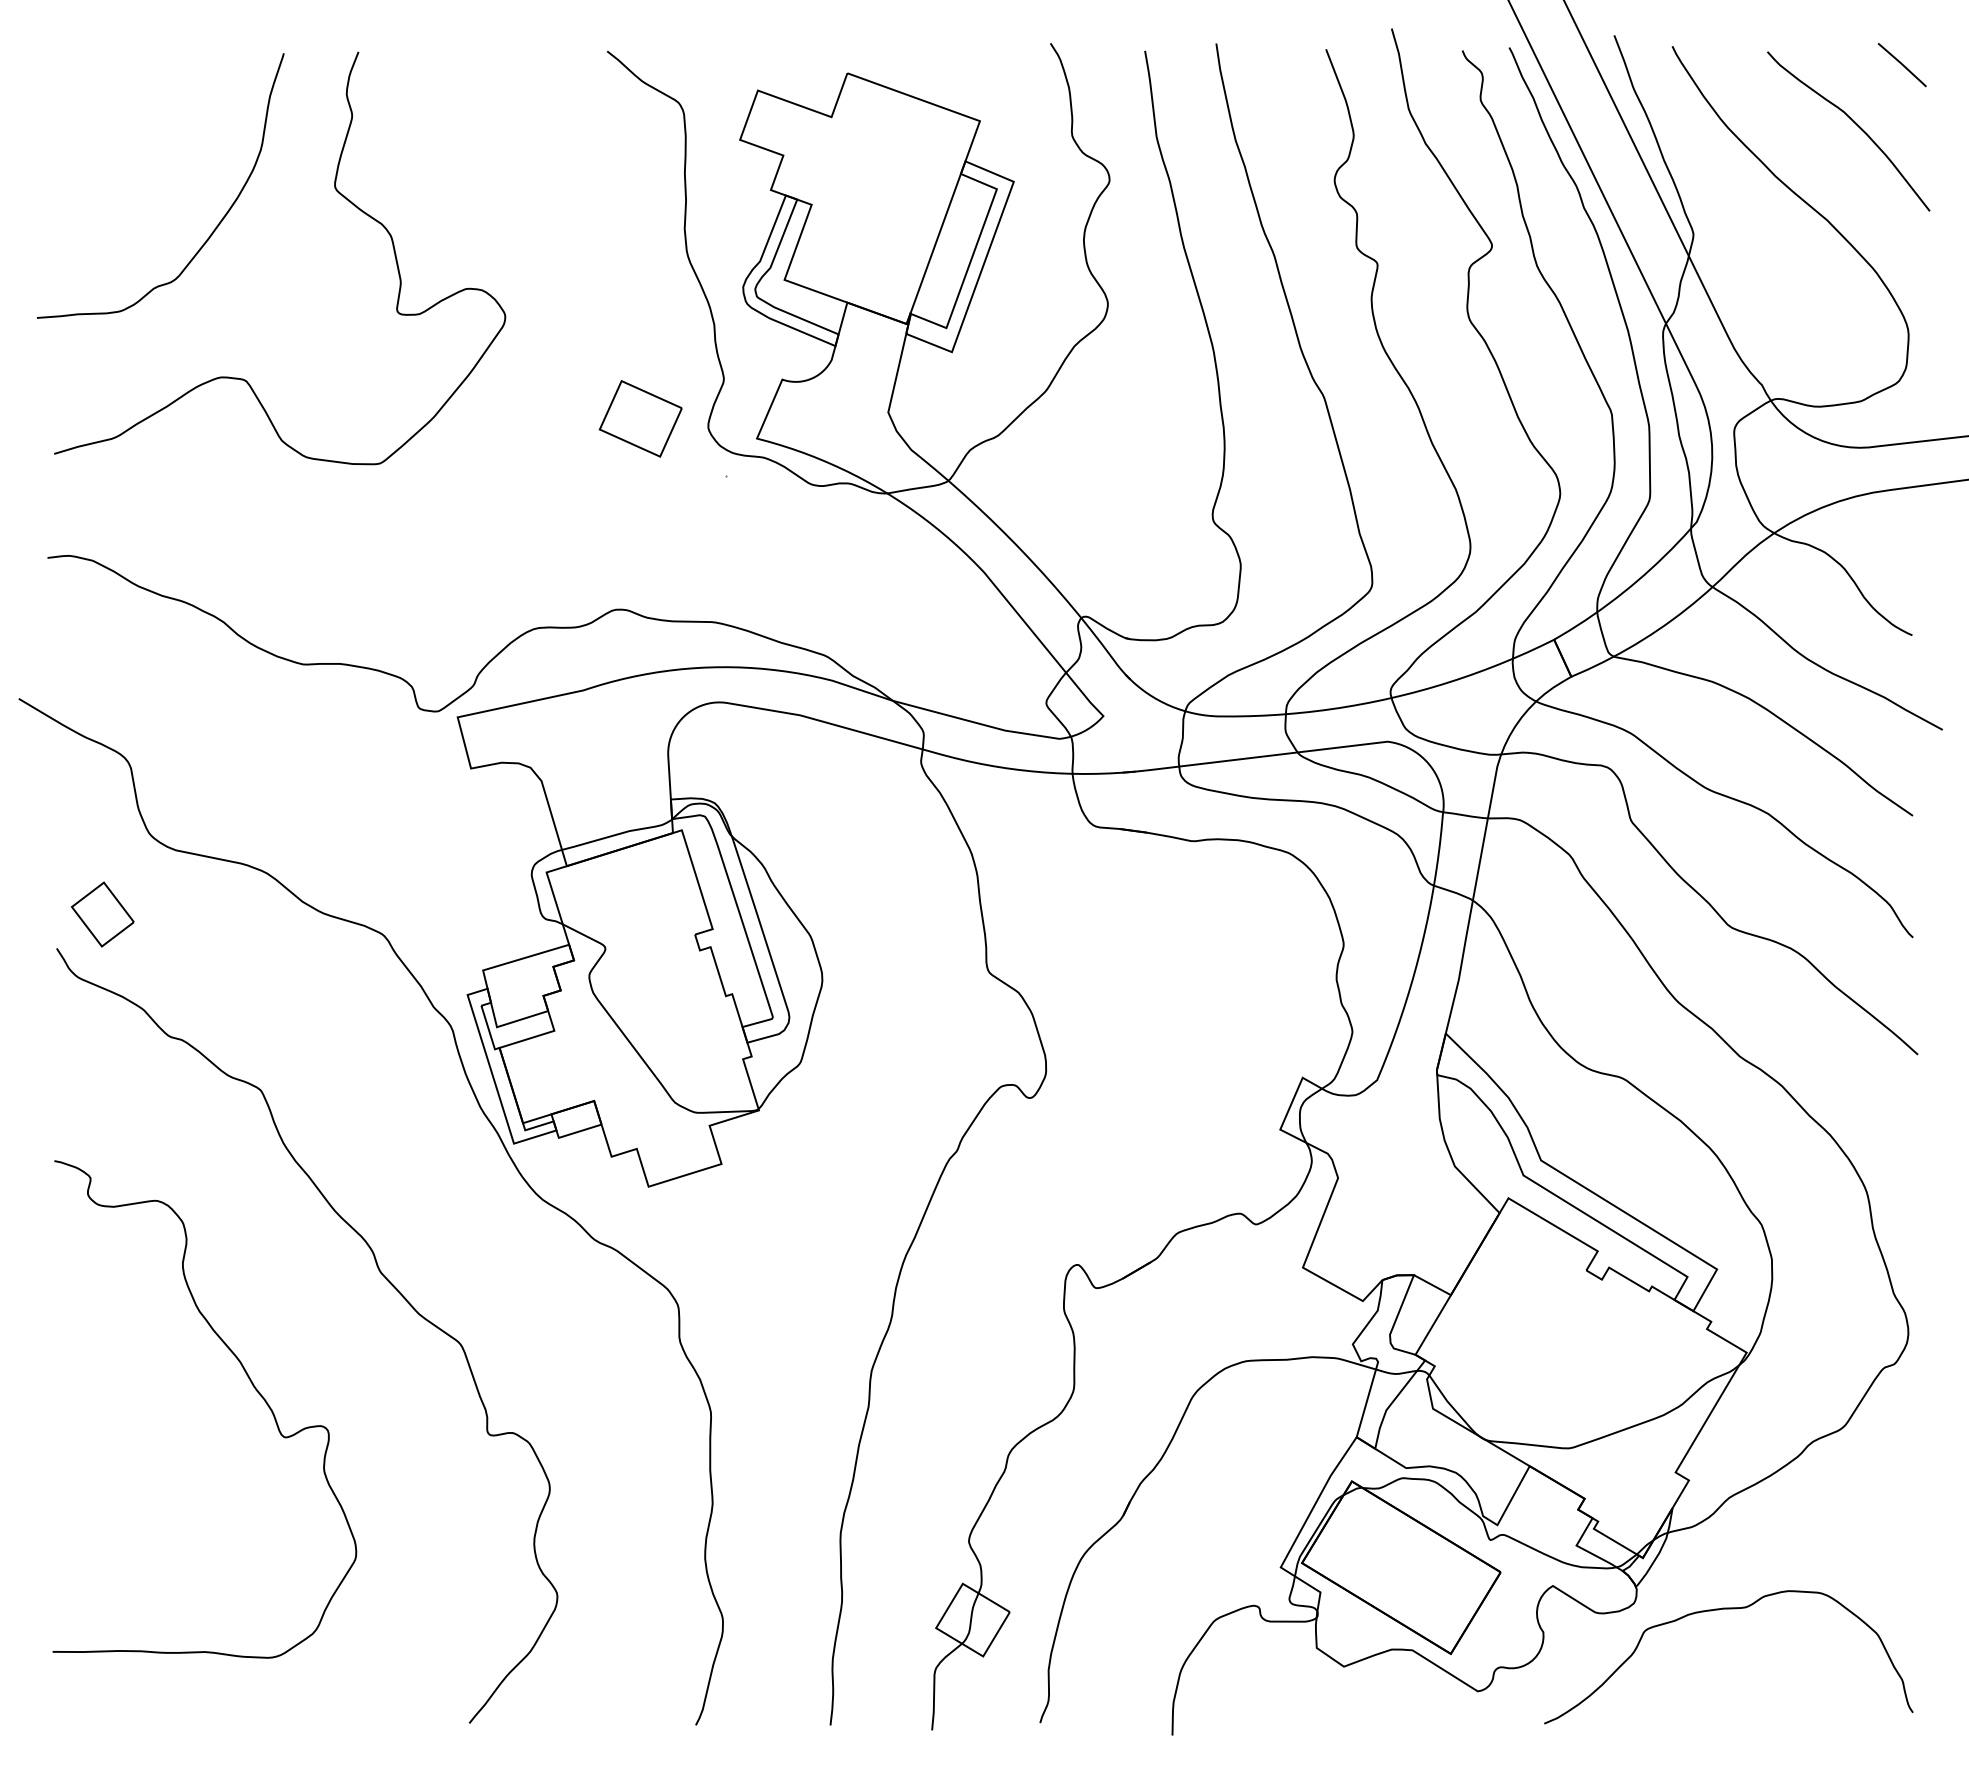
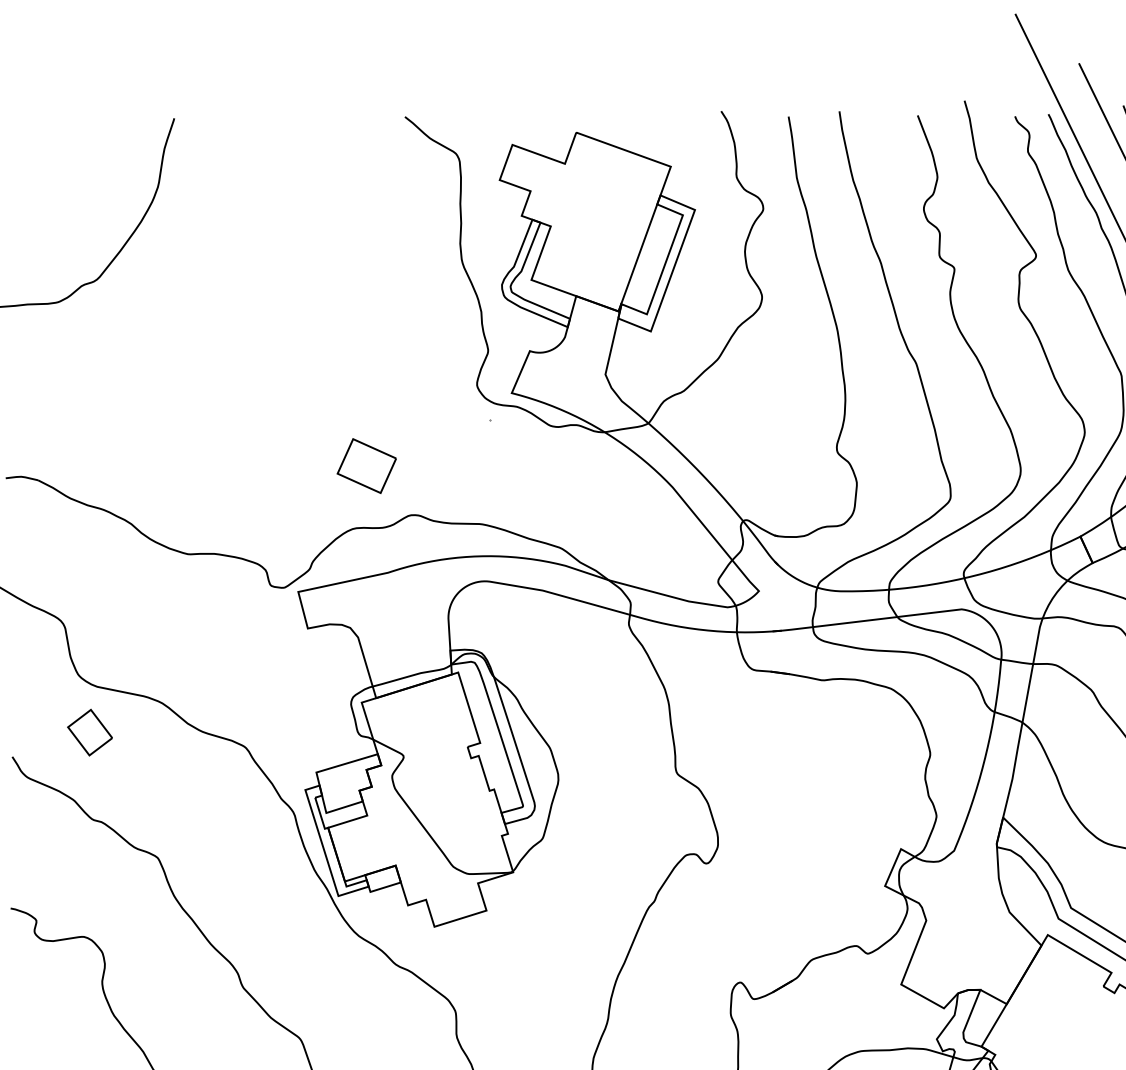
curve: (339, 194) -> (214, 219), removed
part: (640, 418) -> (366, 465), moved
part: (102, 914) -> (89, 732), moved

